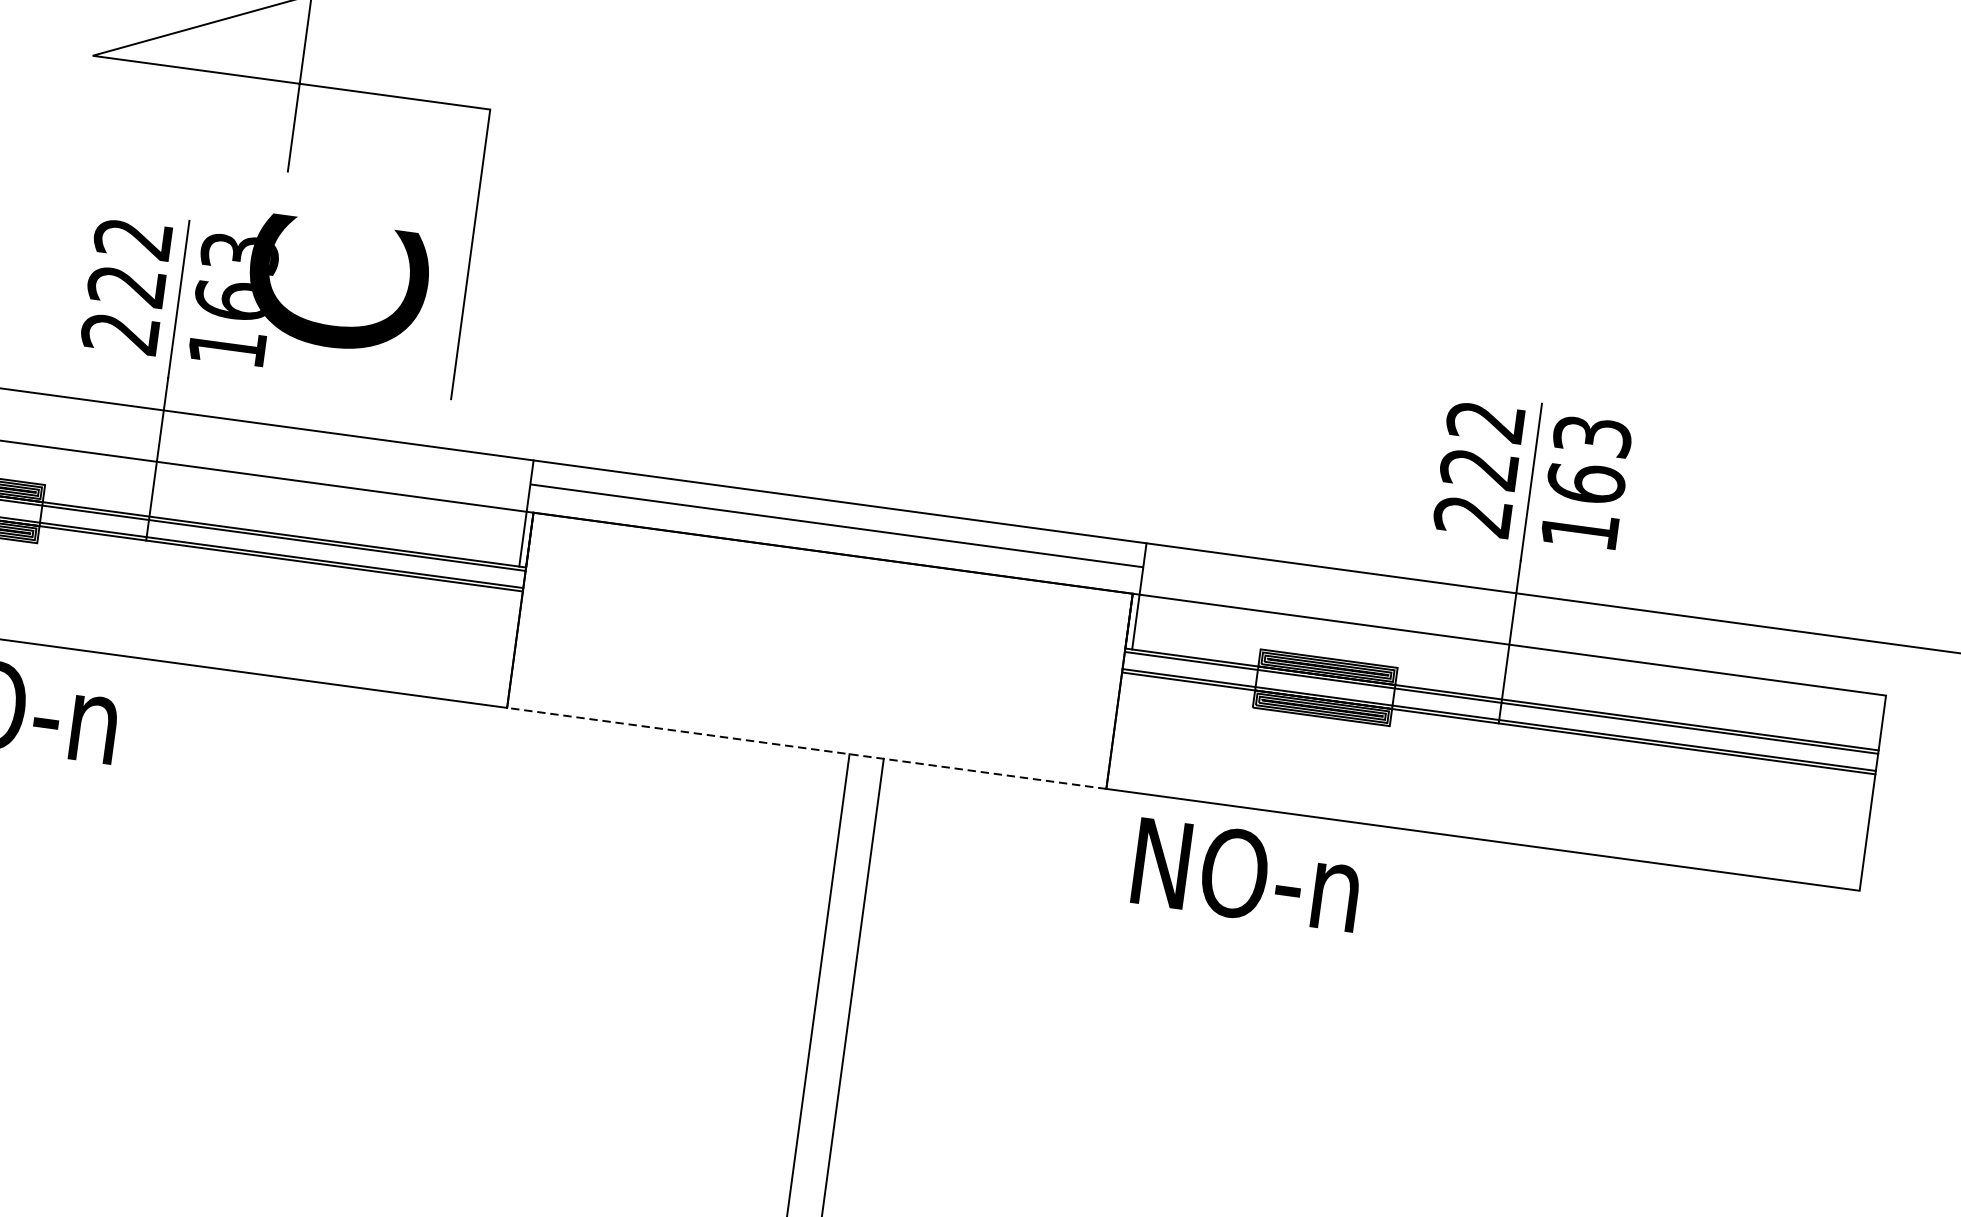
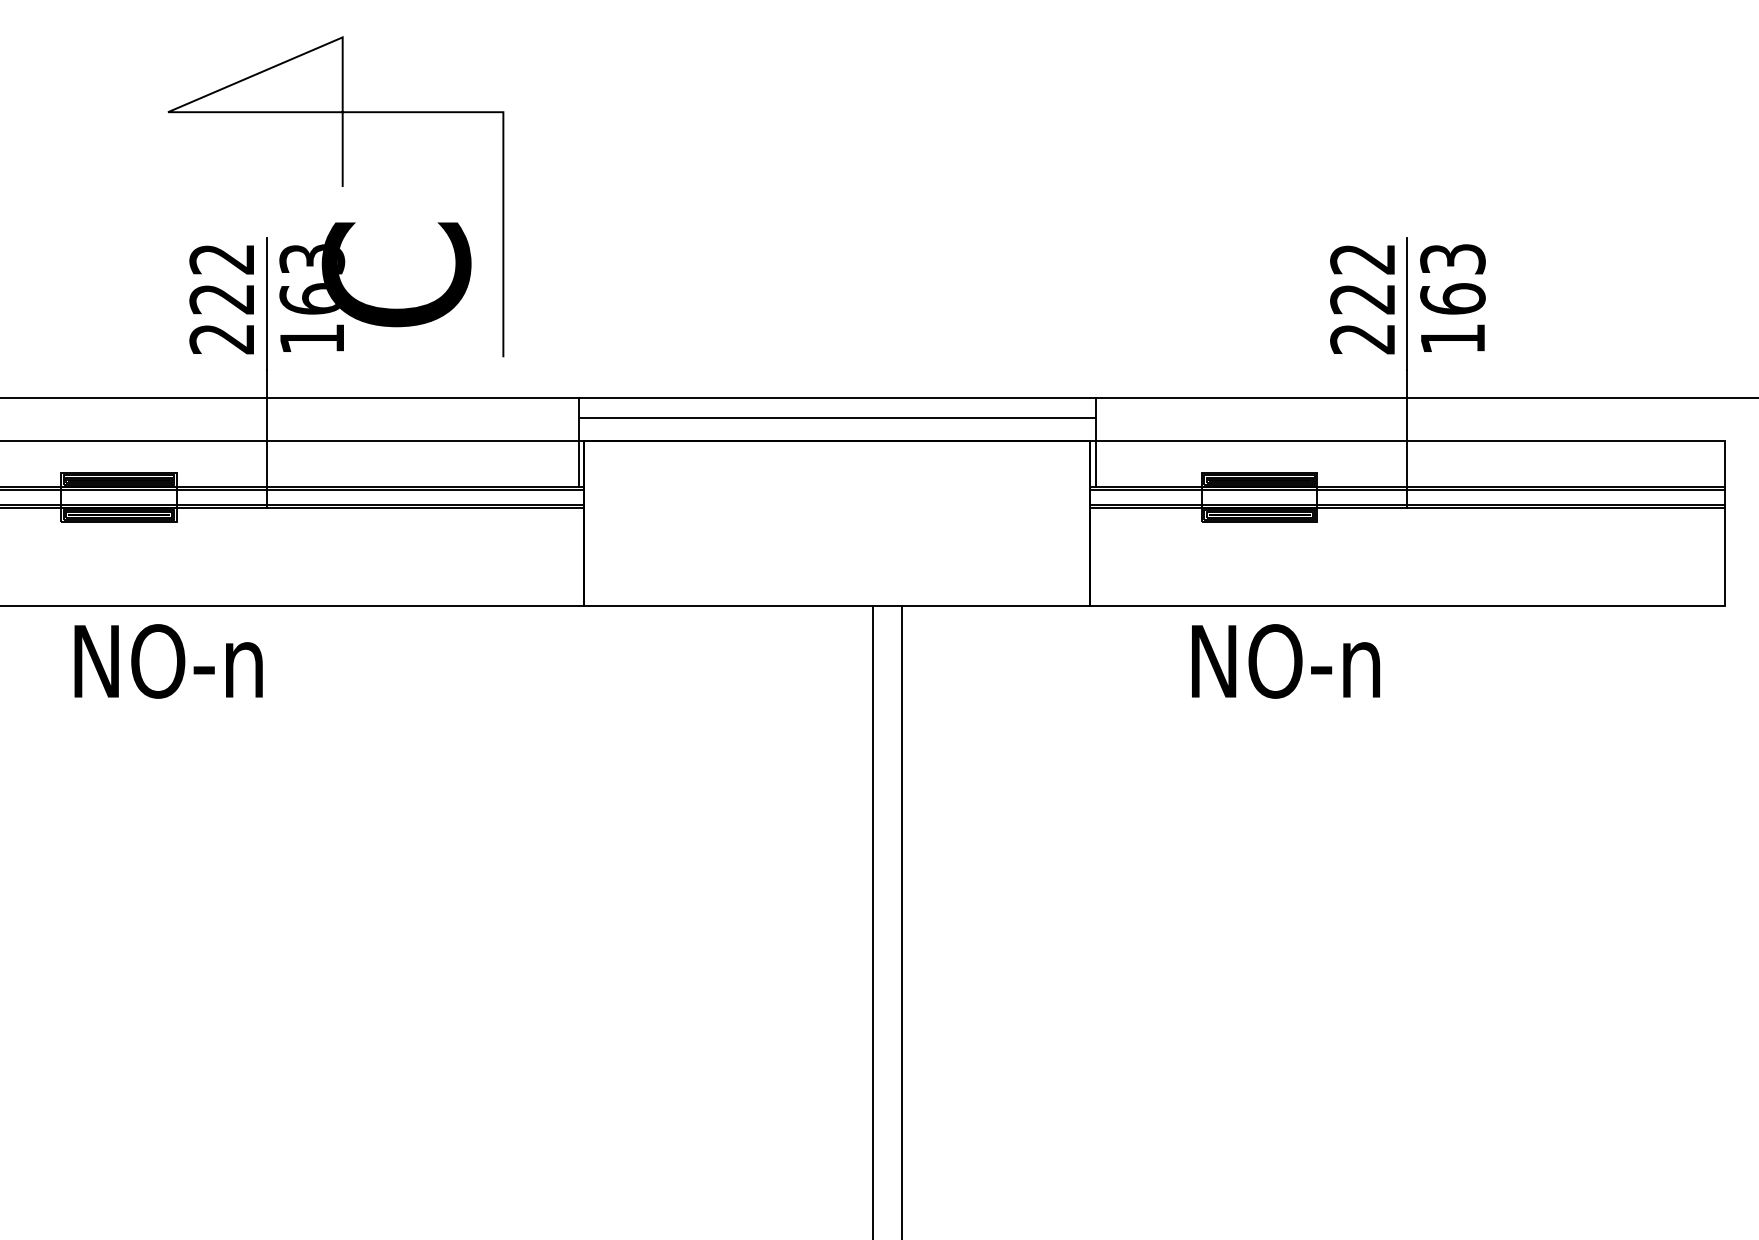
line: (807, 748) -> (837, 605), dashed -> solid
text: (1246, 875) -> (1285, 661), moved

